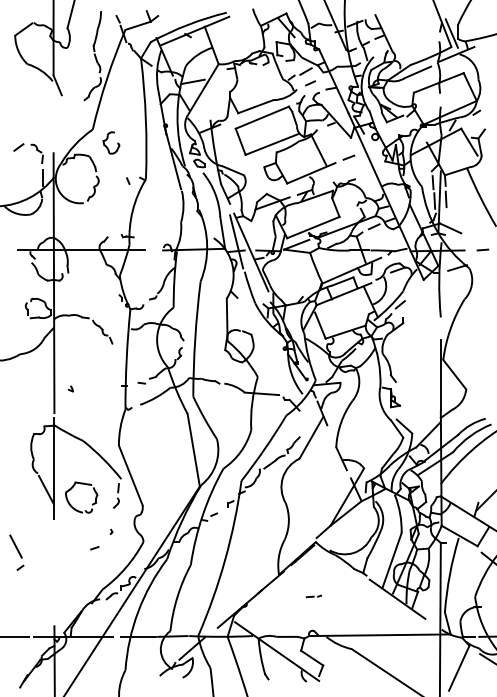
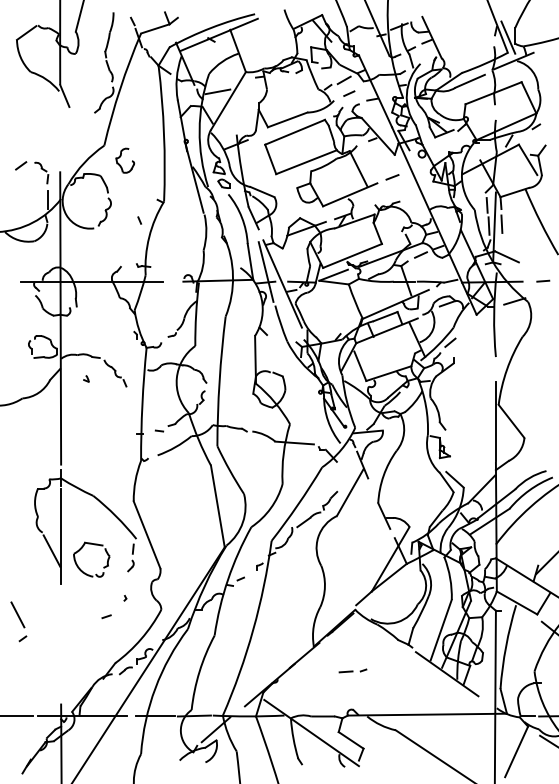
line: (128, 180) -> (139, 219), moved
part: (70, 388) -> (85, 378), moved
part: (313, 596) -> (352, 671), size x1.67

